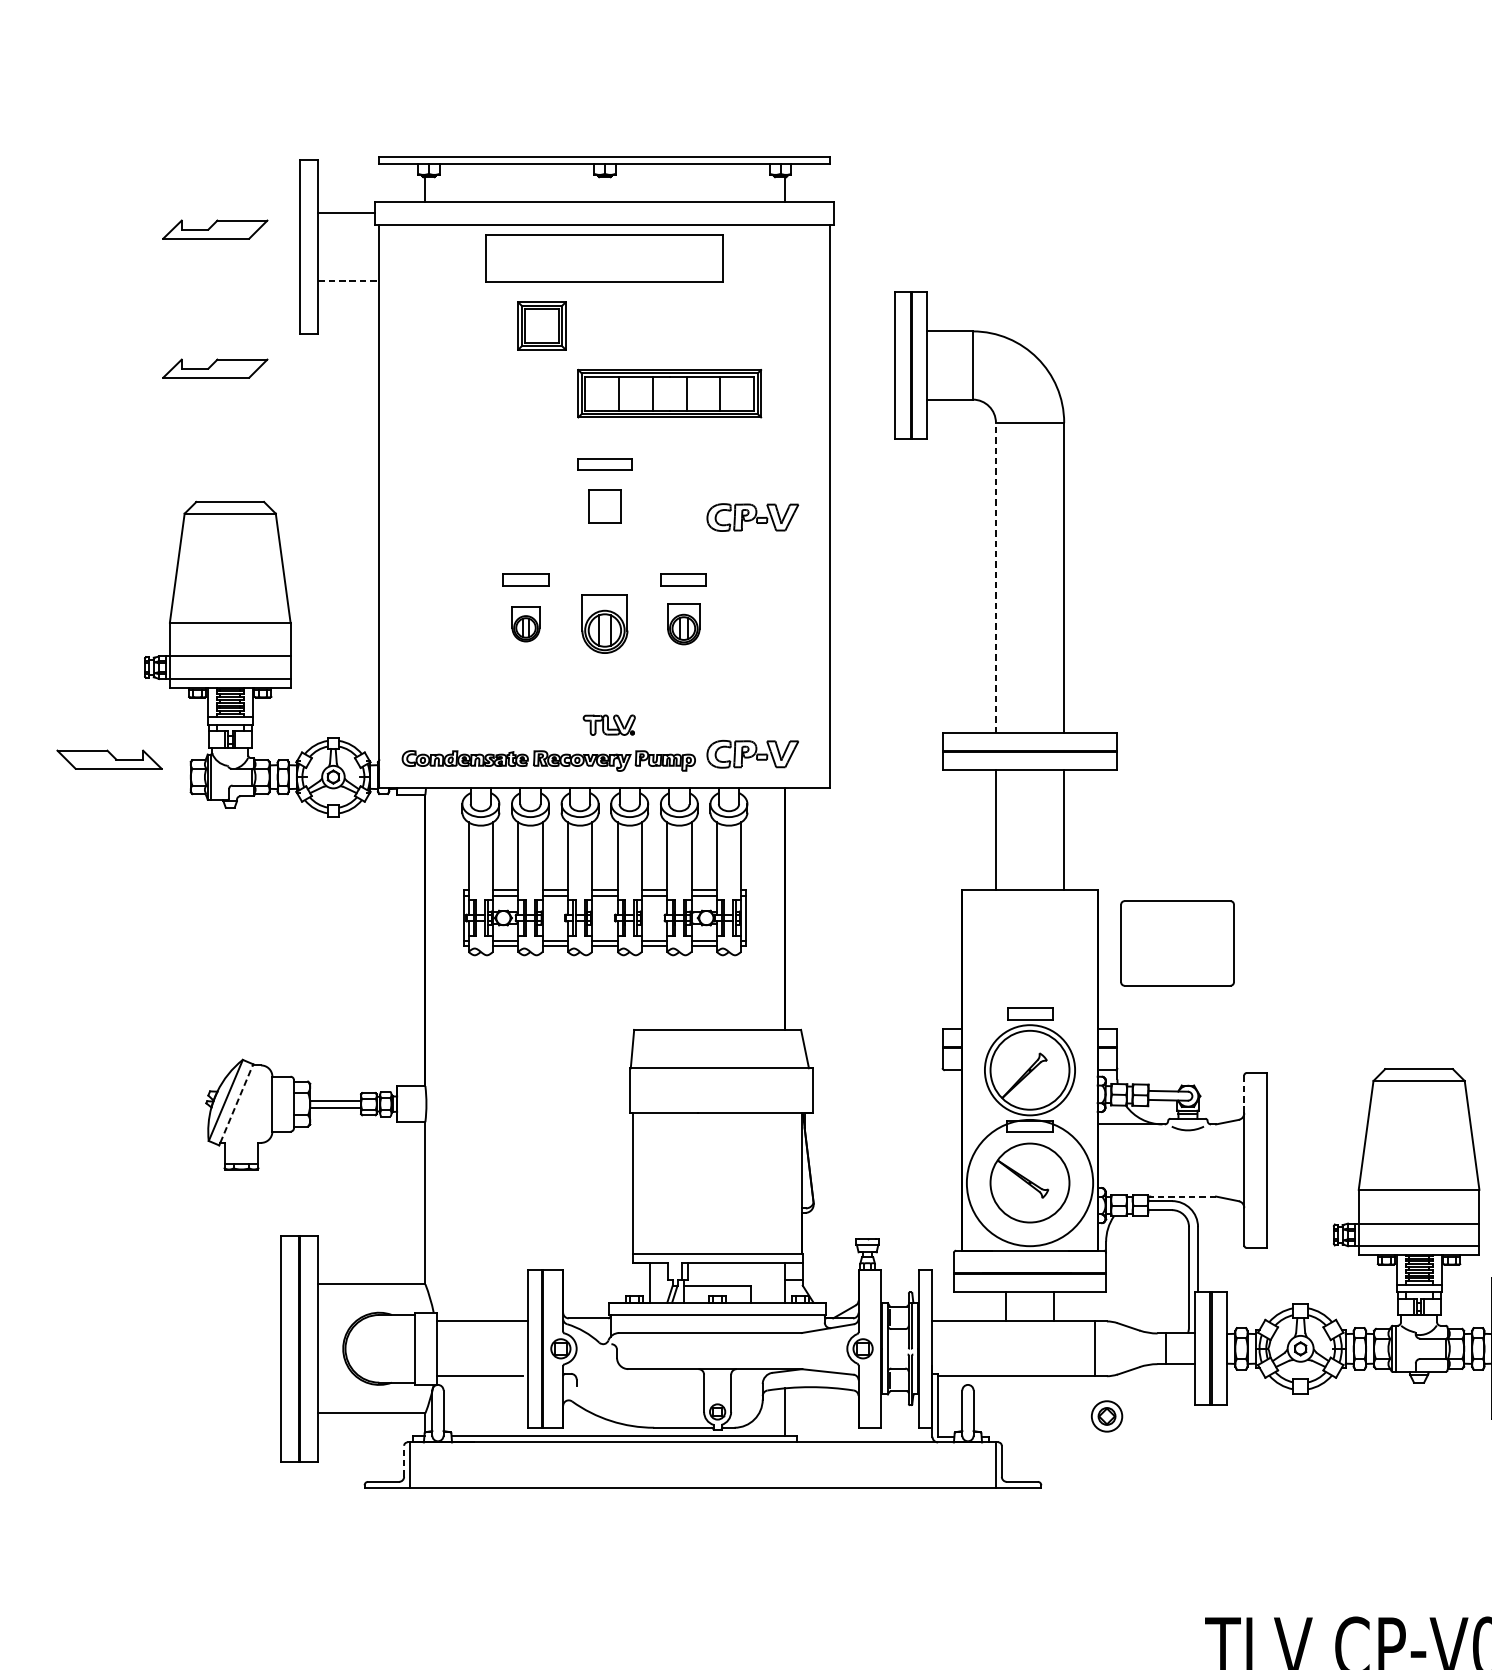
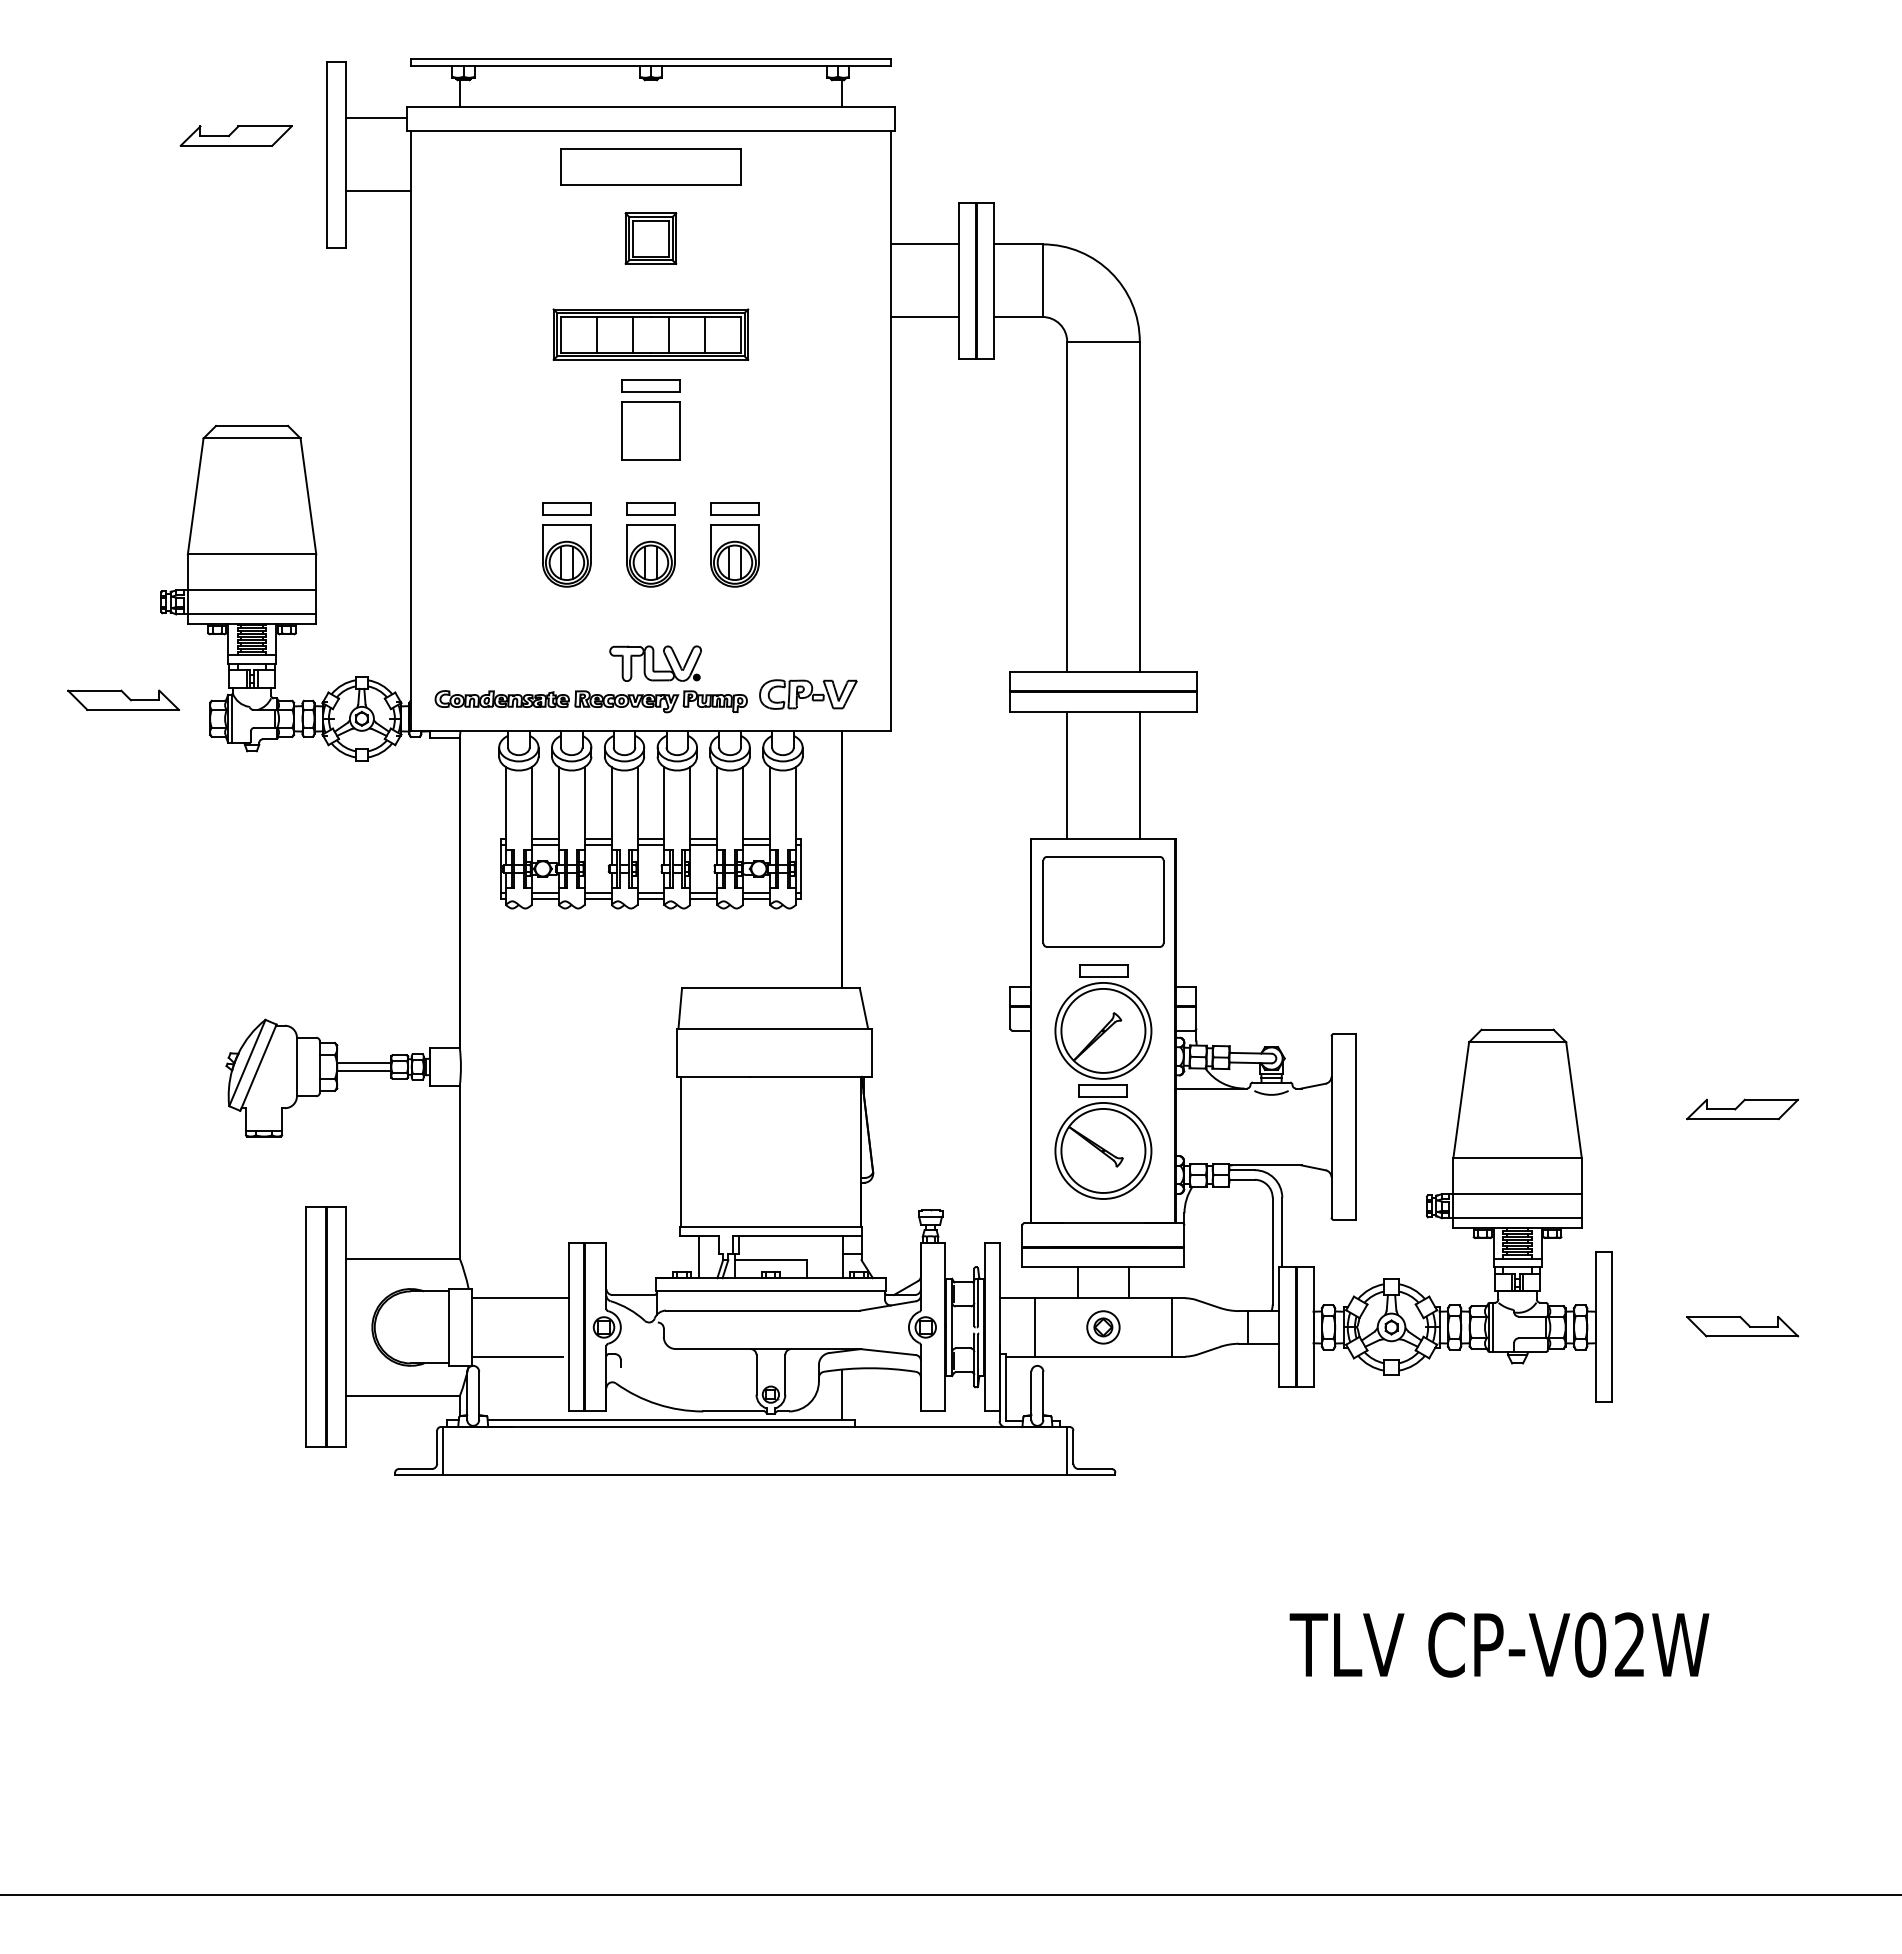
part: (604, 258) -> (650, 166), size x0.71
line: (349, 280) -> (378, 190), dashed -> solid
part: (541, 325) -> (650, 238), moved
line: (862, 331) -> (925, 244), added
part: (214, 368) -> (235, 283), removed
part: (669, 393) -> (650, 334), moved
line: (862, 400) -> (925, 317), added
part: (604, 506) -> (650, 430), size x1.67
part: (752, 517) -> (808, 442), removed
line: (996, 577) -> (1067, 506), dashed -> solid
part: (604, 579) -> (650, 508), added
part: (525, 623) -> (566, 555), size x1.67
part: (683, 623) -> (734, 555), size x1.43
part: (609, 725) -> (655, 663), size x1.67
part: (1177, 943) -> (1103, 901), moved
line: (1244, 1094) -> (1331, 1056), dashed -> solid
line: (236, 1104) -> (258, 1067), dashed -> solid
circle: (1030, 1182) -> (1103, 1150), size x0.71
line: (1182, 1196) -> (1265, 1165), dashed -> solid
line: (965, 1348) -> (1034, 1327), added
part: (1107, 1416) -> (1103, 1327), moved
line: (404, 1461) -> (437, 1447), dashed -> solid

